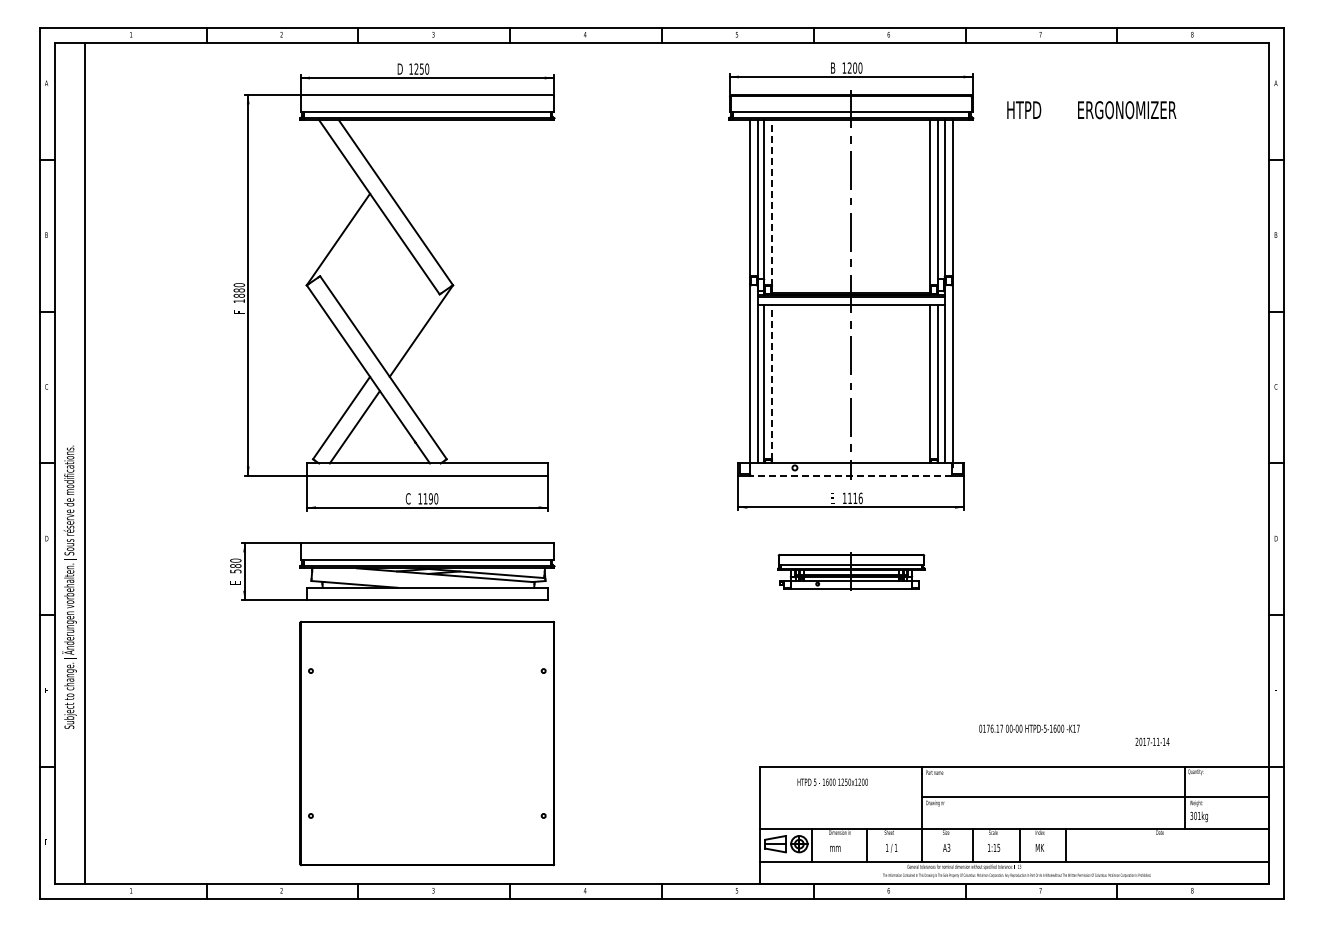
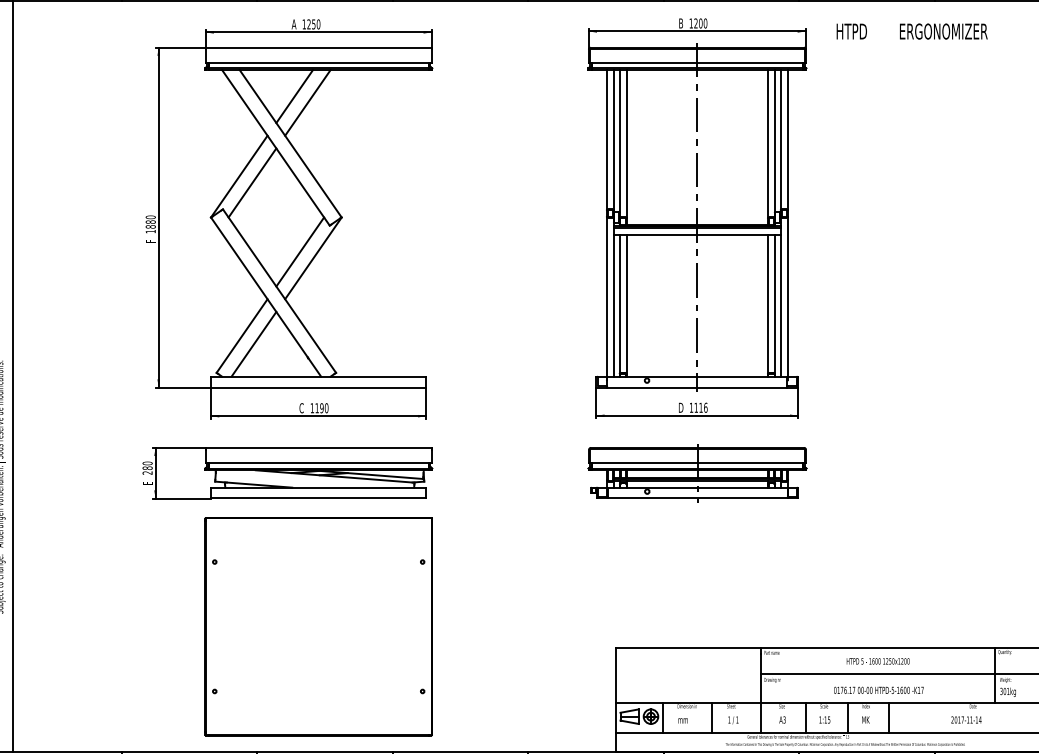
text: (399, 68) -> (293, 23), D -> A
text: (1091, 110) -> (911, 31), moved
line: (399, 149) -> (293, 96), added
line: (414, 156) -> (307, 102), added
line: (772, 202) -> (627, 143), dashed -> solid
line: (352, 246) -> (251, 182), added
line: (406, 323) -> (300, 251), added
line: (772, 382) -> (627, 304), dashed -> solid
line: (851, 475) -> (697, 387), dashed -> solid
text: (832, 497) -> (680, 407), E -> D
text: (235, 571) -> (147, 473), 580 -> 280
part: (851, 571) -> (697, 473), size x1.67
text: (1029, 728) -> (878, 690), moved
text: (1152, 741) -> (966, 719), moved
text: (832, 781) -> (878, 660), moved

